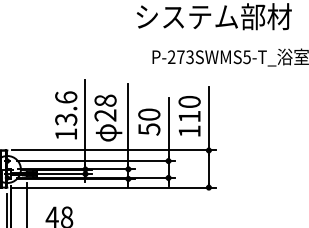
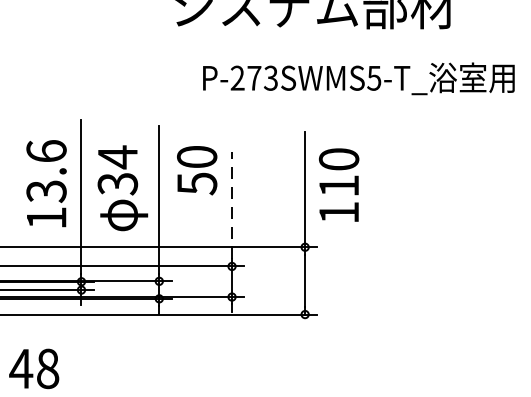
text: (105, 107) -> (117, 169), 28 -> 34
text: (189, 116) -> (338, 185), moved
text: (149, 121) -> (197, 169), moved
line: (168, 127) -> (231, 205), solid -> dashed

